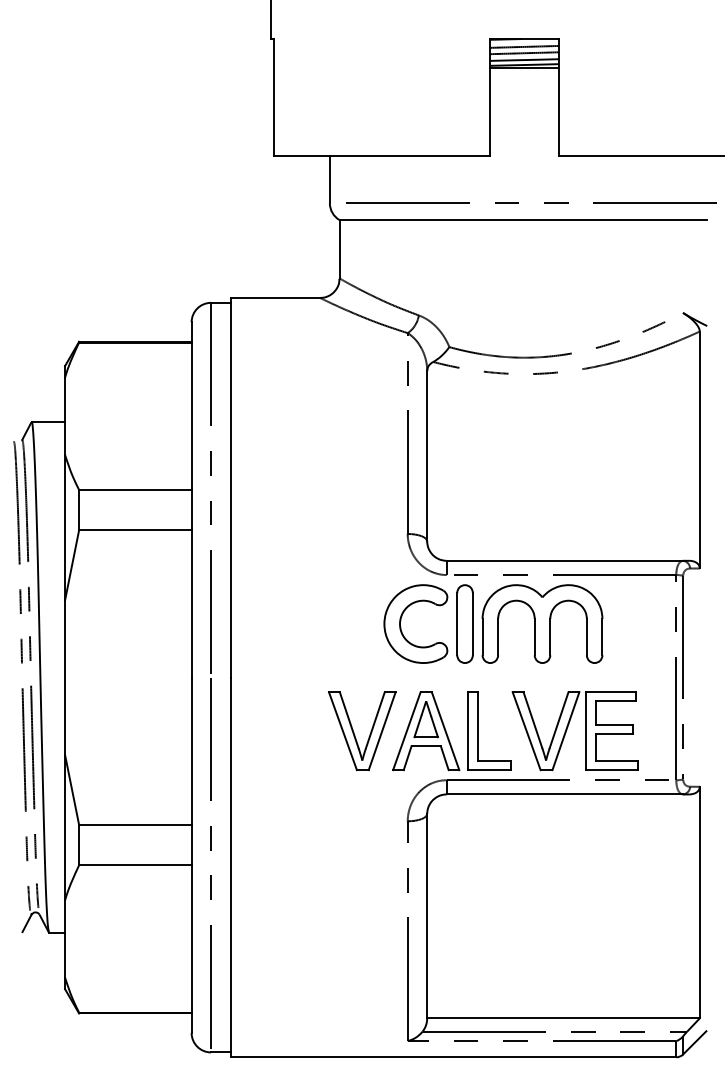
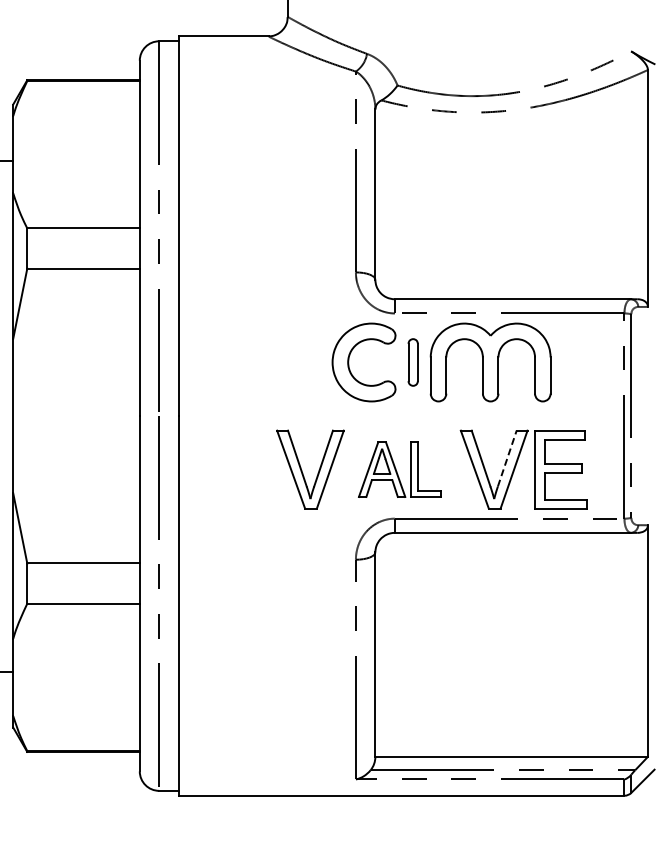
part: (464, 623) -> (412, 361), size x0.6
line: (559, 719) -> (507, 457), solid -> dashed
part: (451, 731) -> (399, 469), size x0.7

